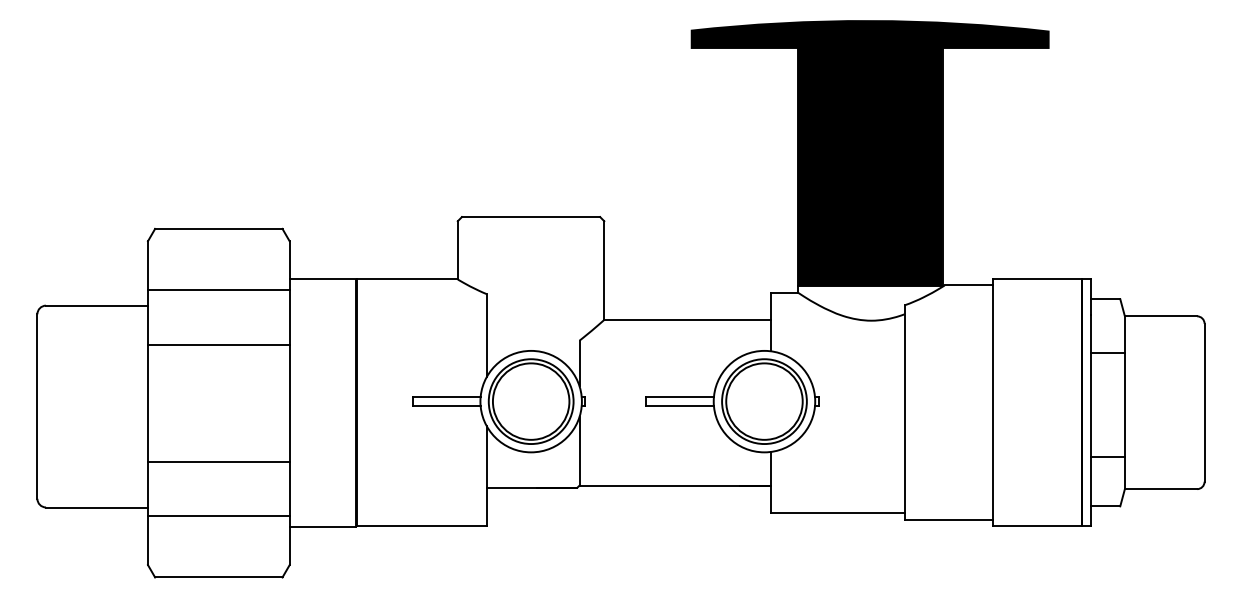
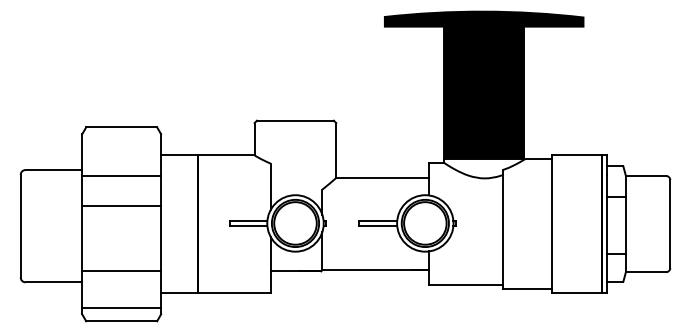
line: (218, 290) -> (121, 176), moved
line: (218, 344) -> (121, 205), moved
line: (218, 461) -> (121, 270), moved
line: (218, 516) -> (121, 308), moved

